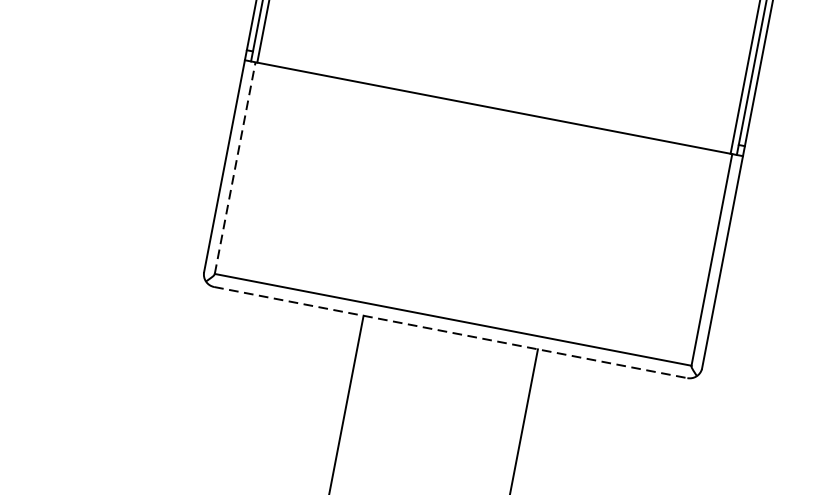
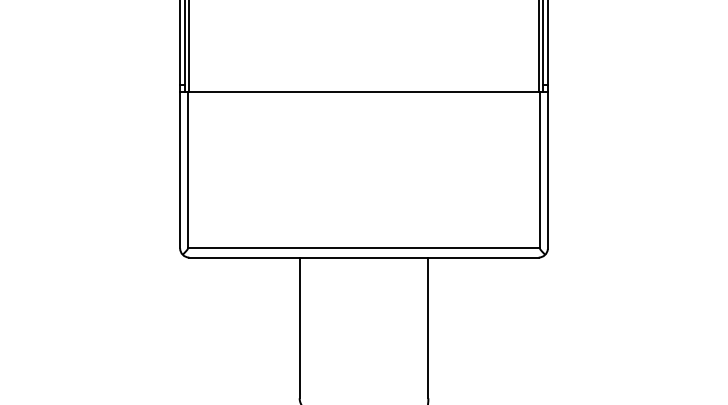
line: (234, 167) -> (187, 169), dashed -> solid
line: (451, 332) -> (364, 257), dashed -> solid

